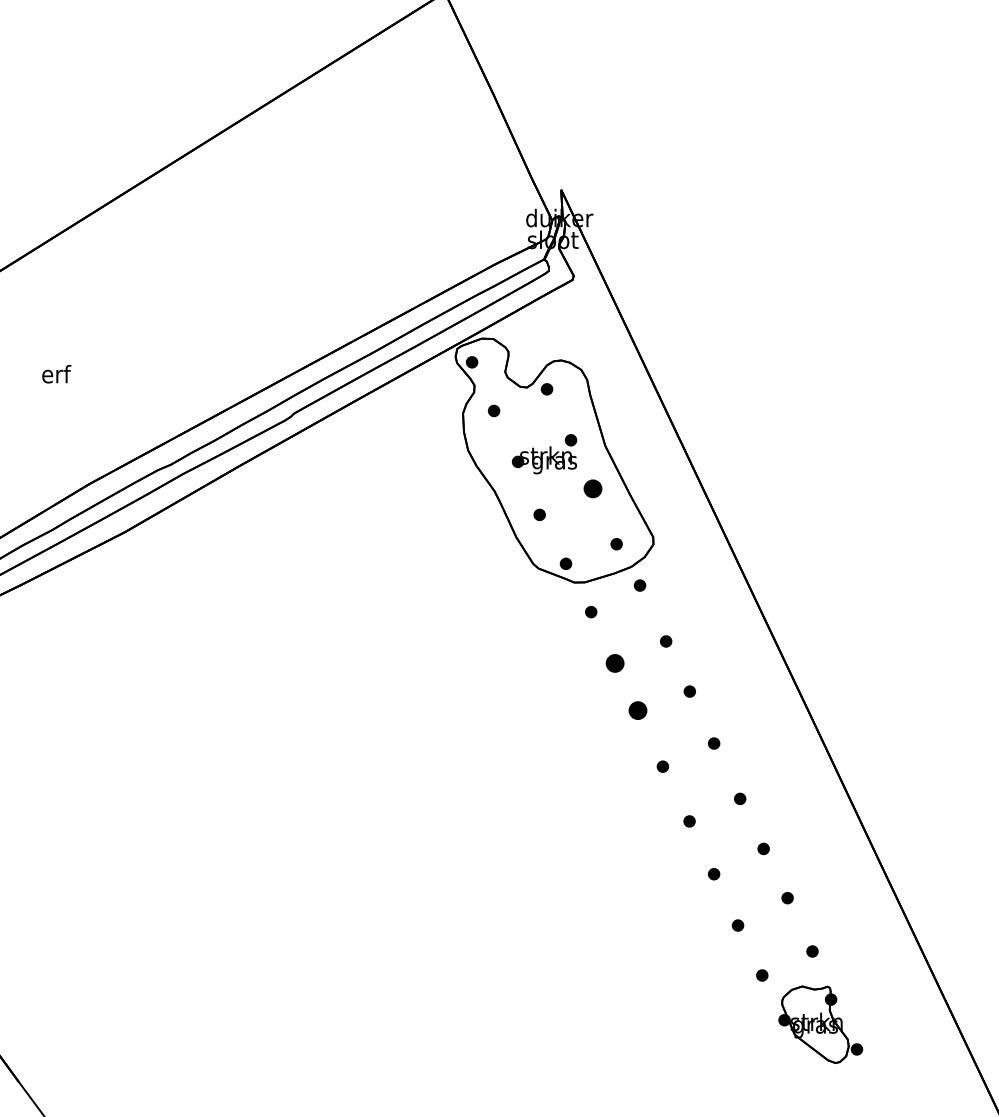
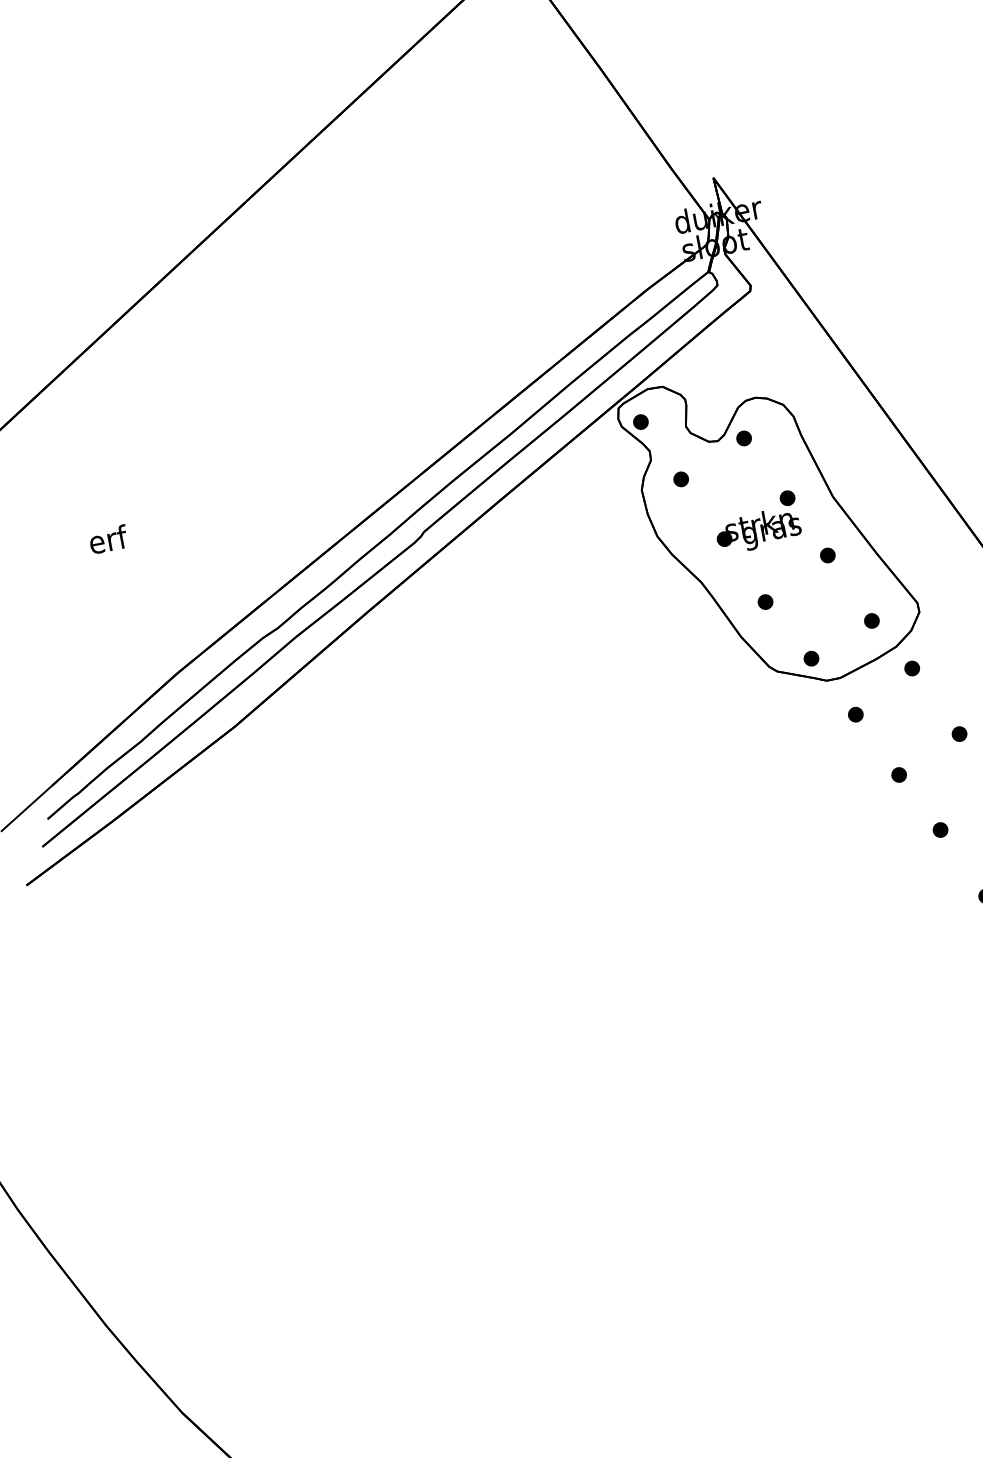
part: (592, 488) -> (827, 555), size x0.62
part: (614, 663) -> (898, 775), size x0.62
part: (638, 710) -> (940, 829), size x0.62

